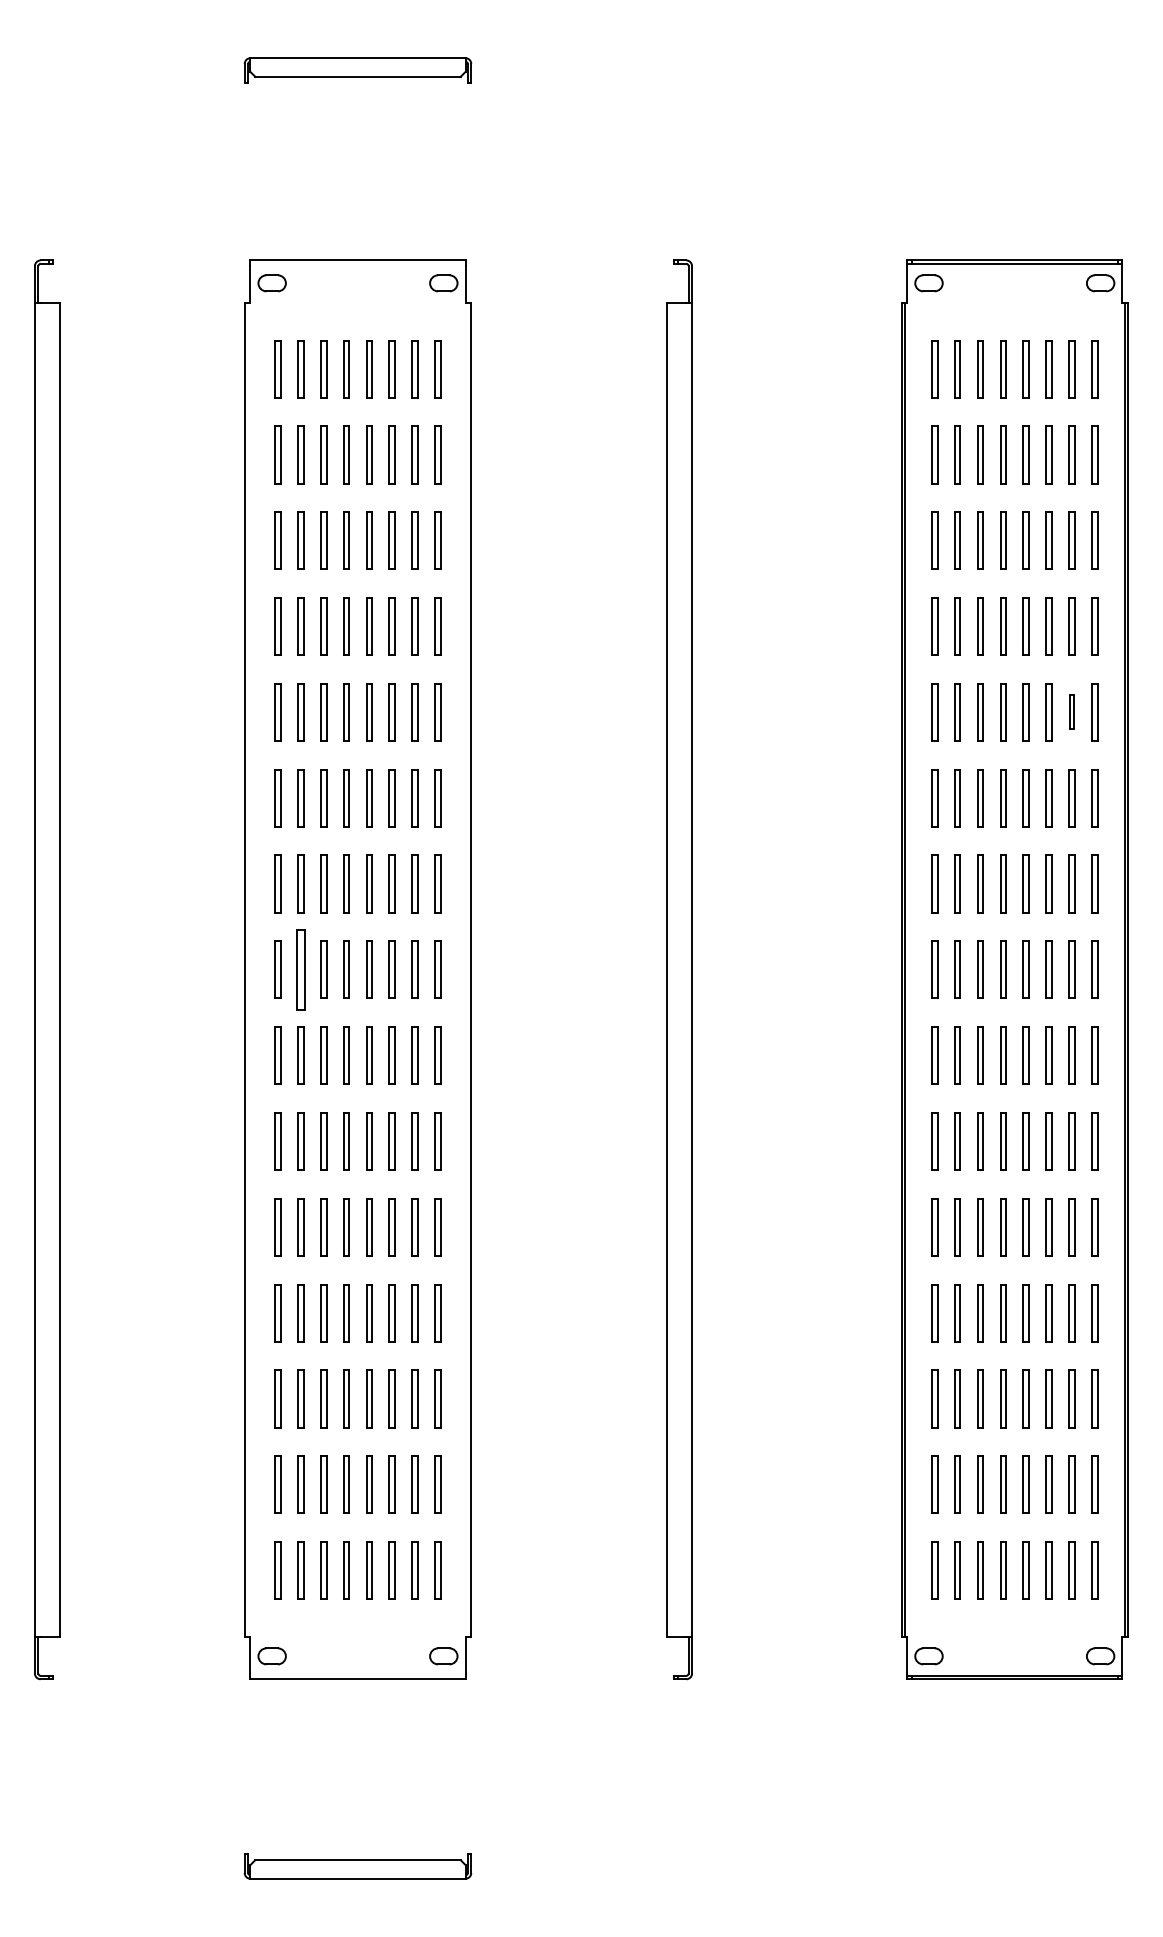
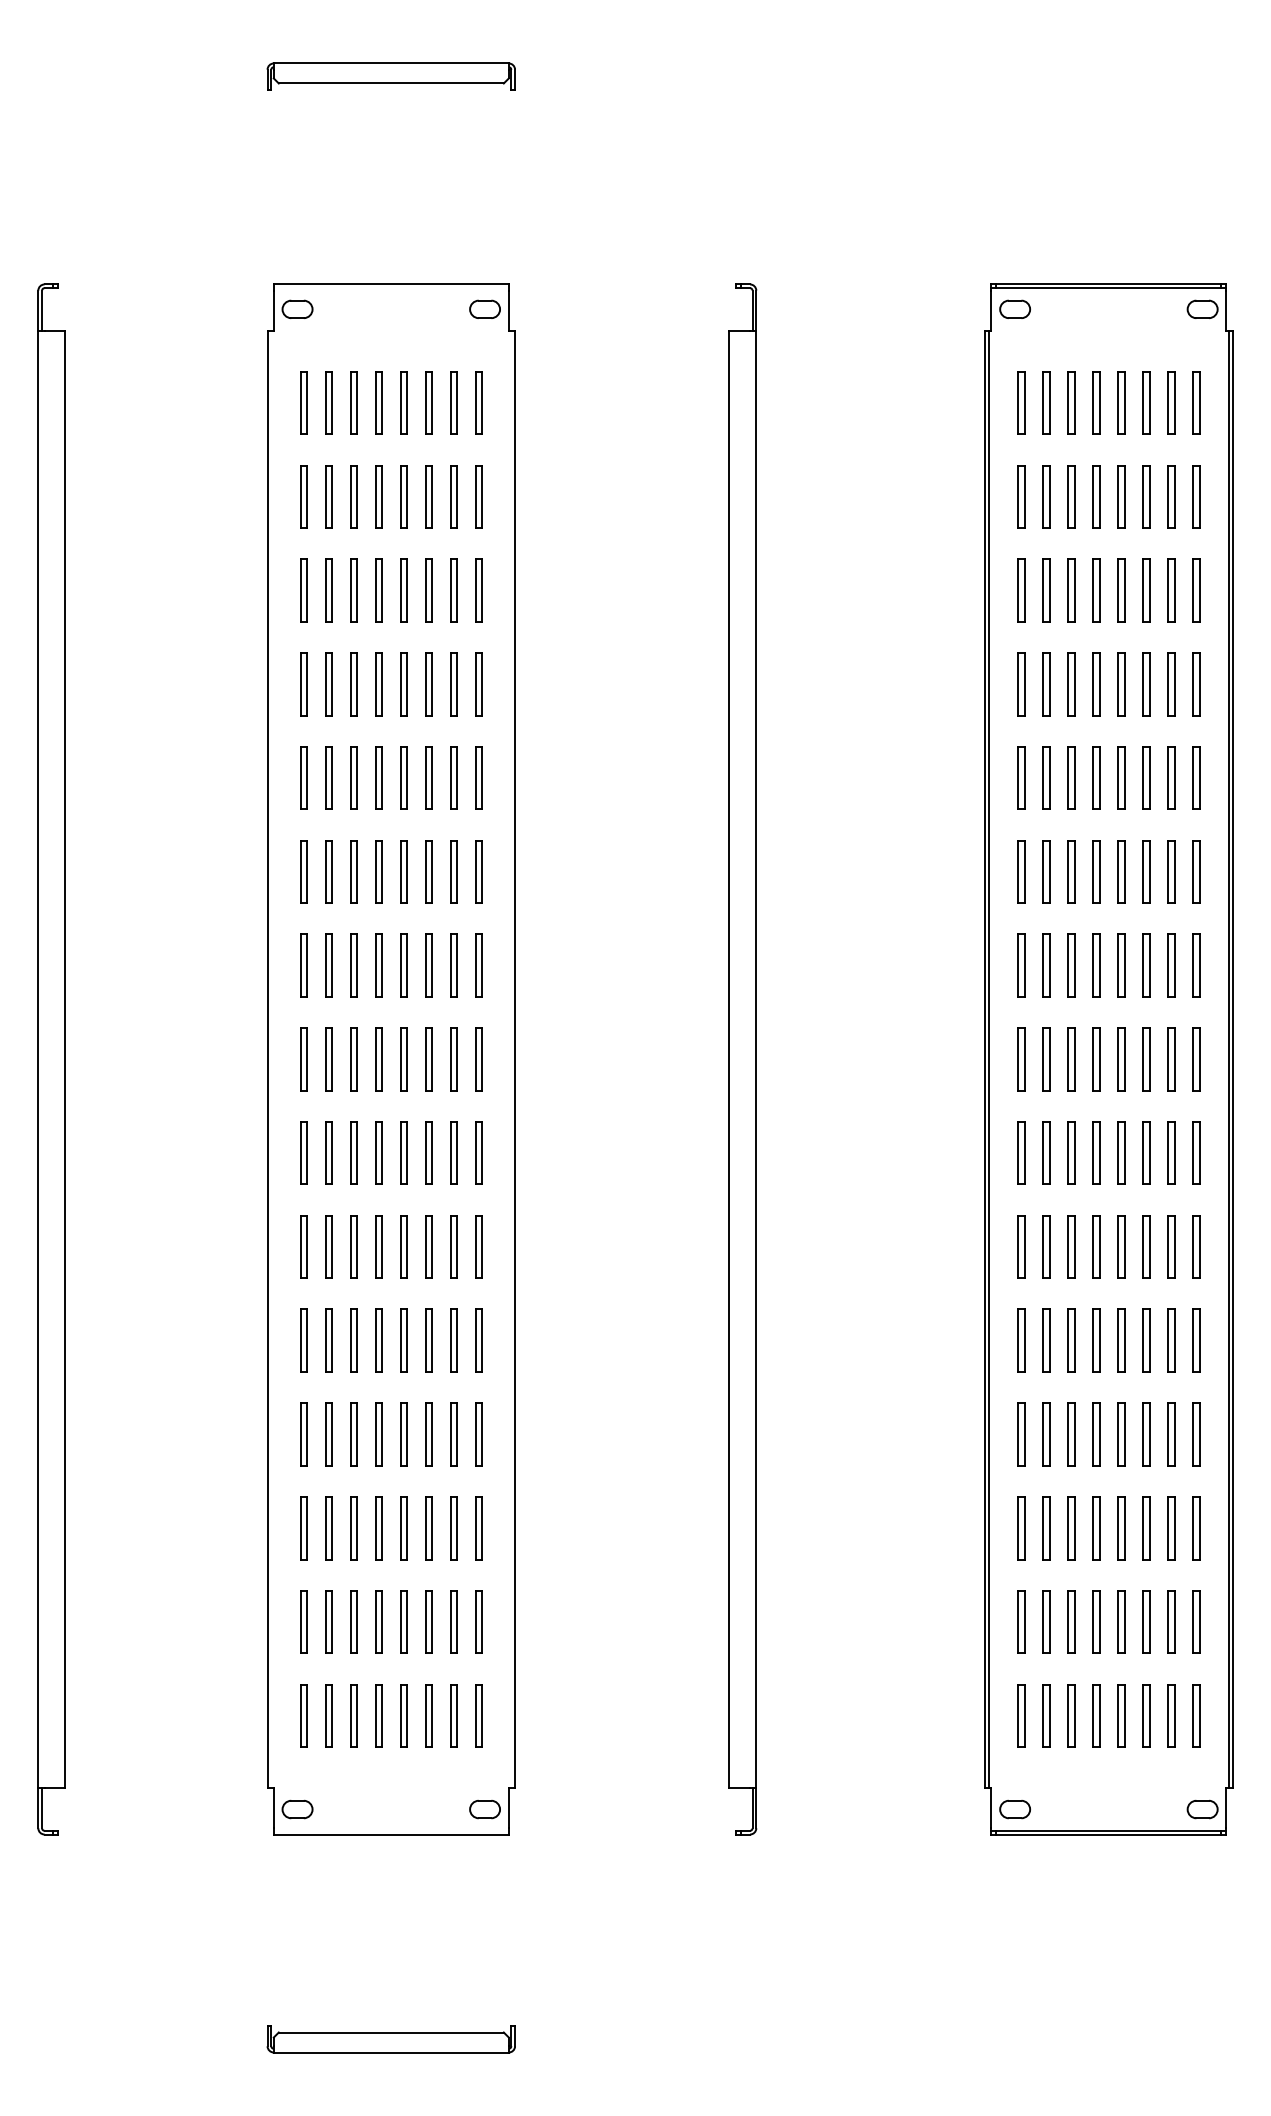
part: (1072, 711) -> (1171, 777), size x1.67
part: (300, 969) -> (328, 1059), size x0.71

